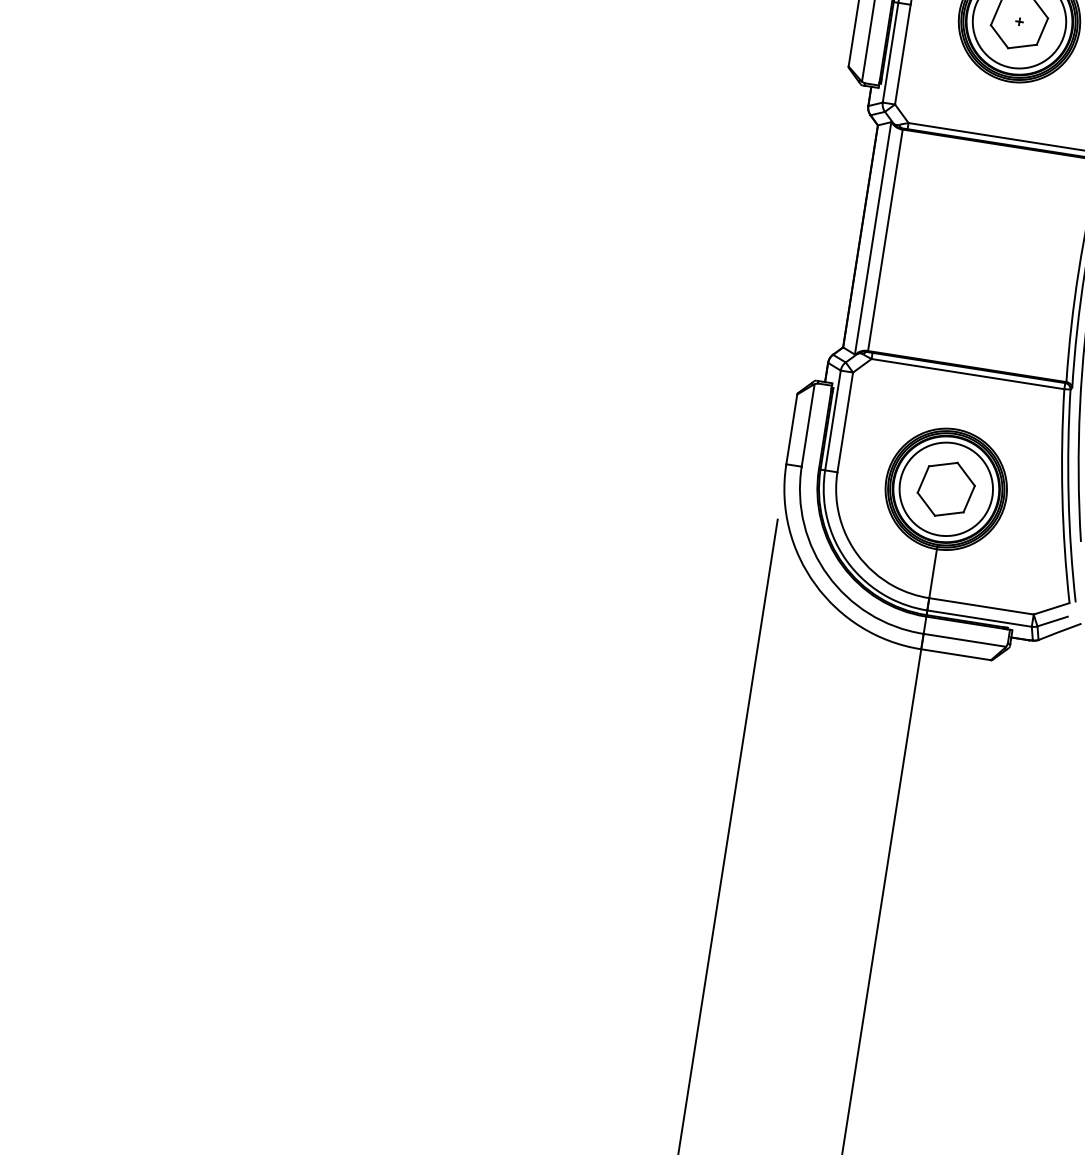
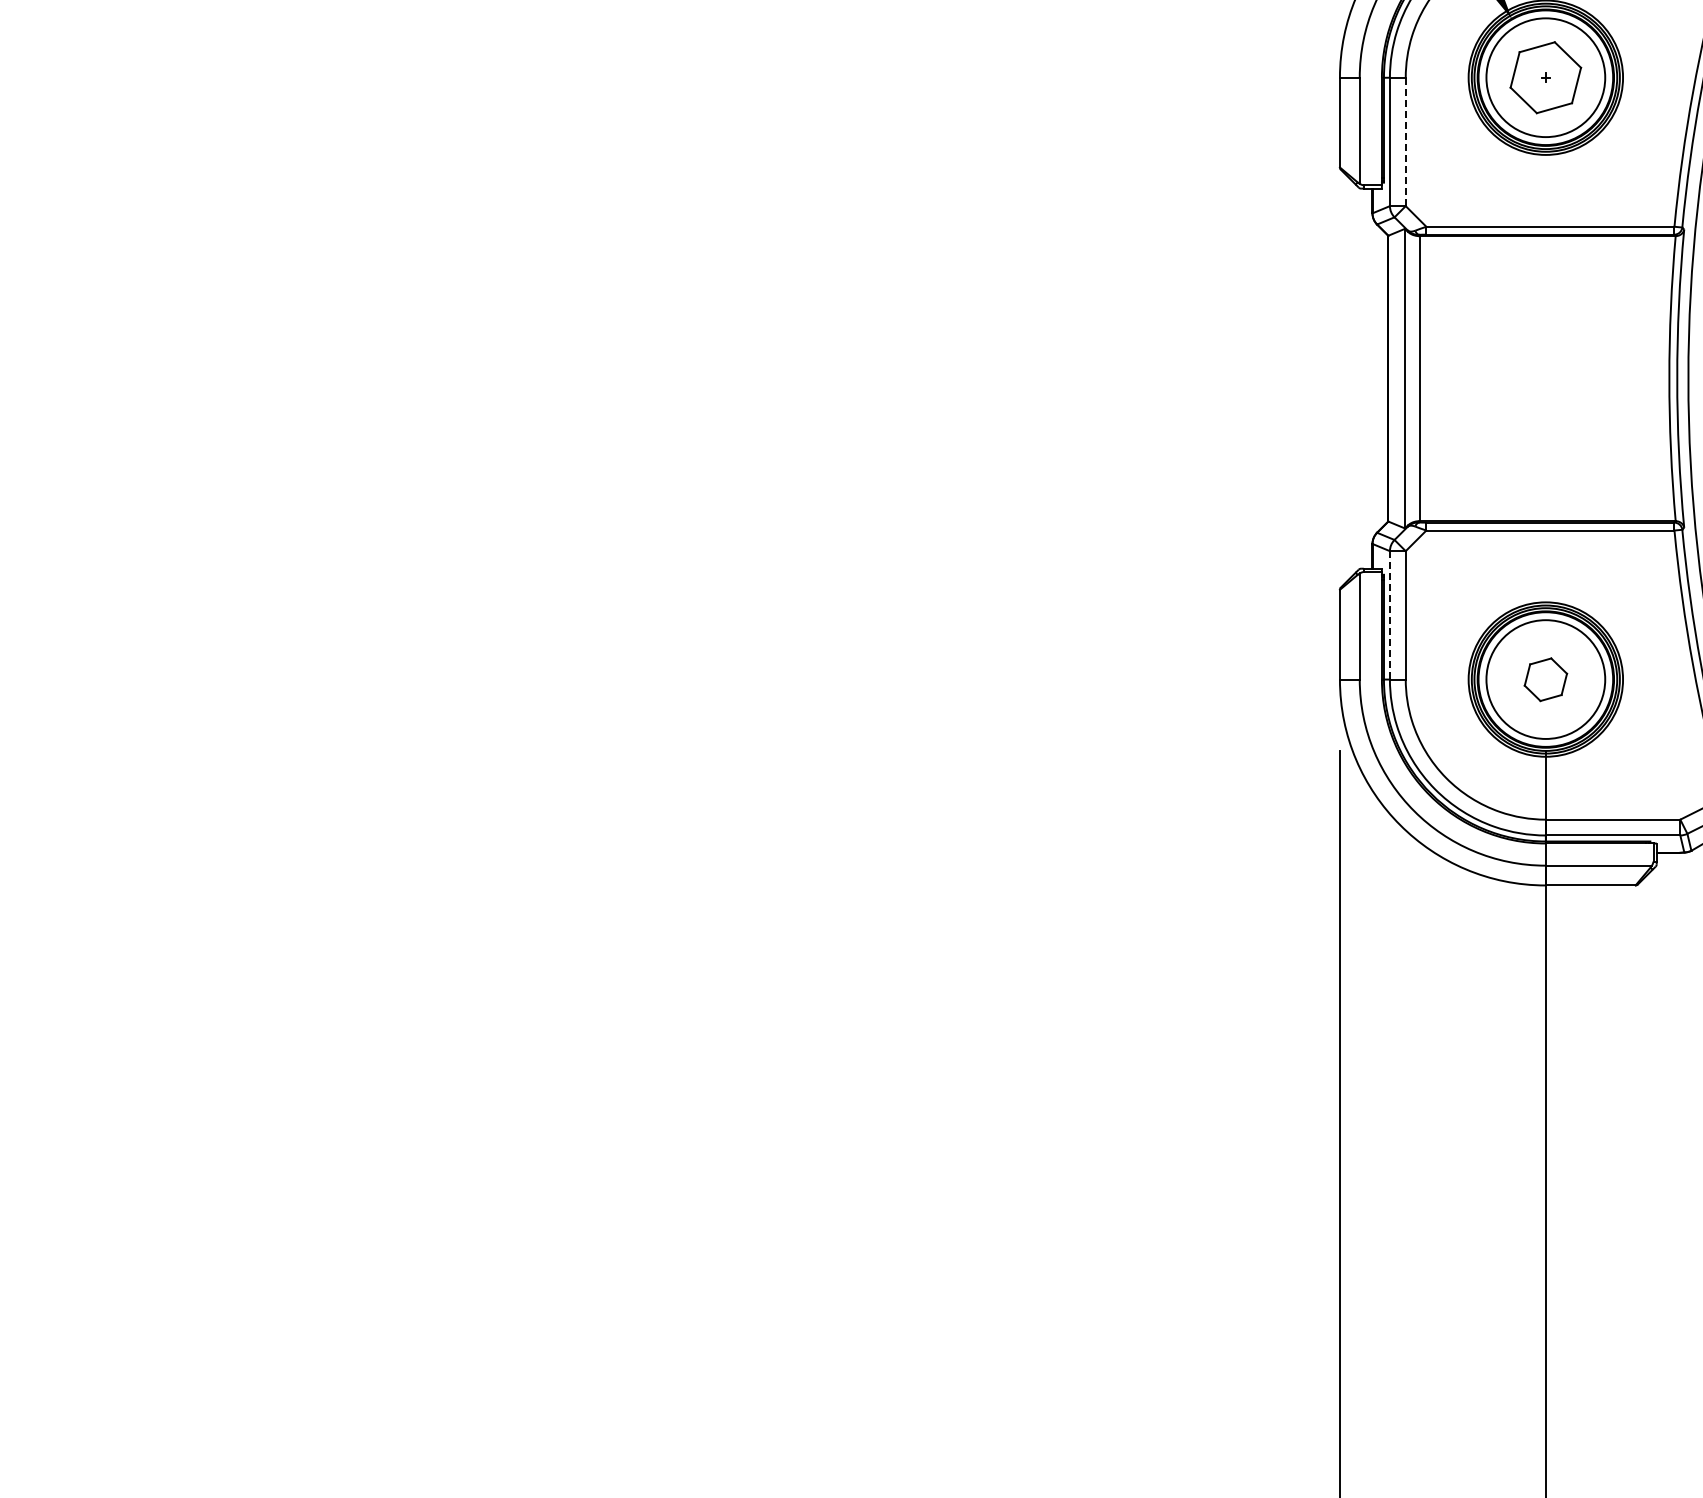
line: (902, 54) -> (1405, 141), solid -> dashed
line: (832, 420) -> (1389, 615), solid -> dashed
part: (946, 489) -> (1545, 679), size x0.6

